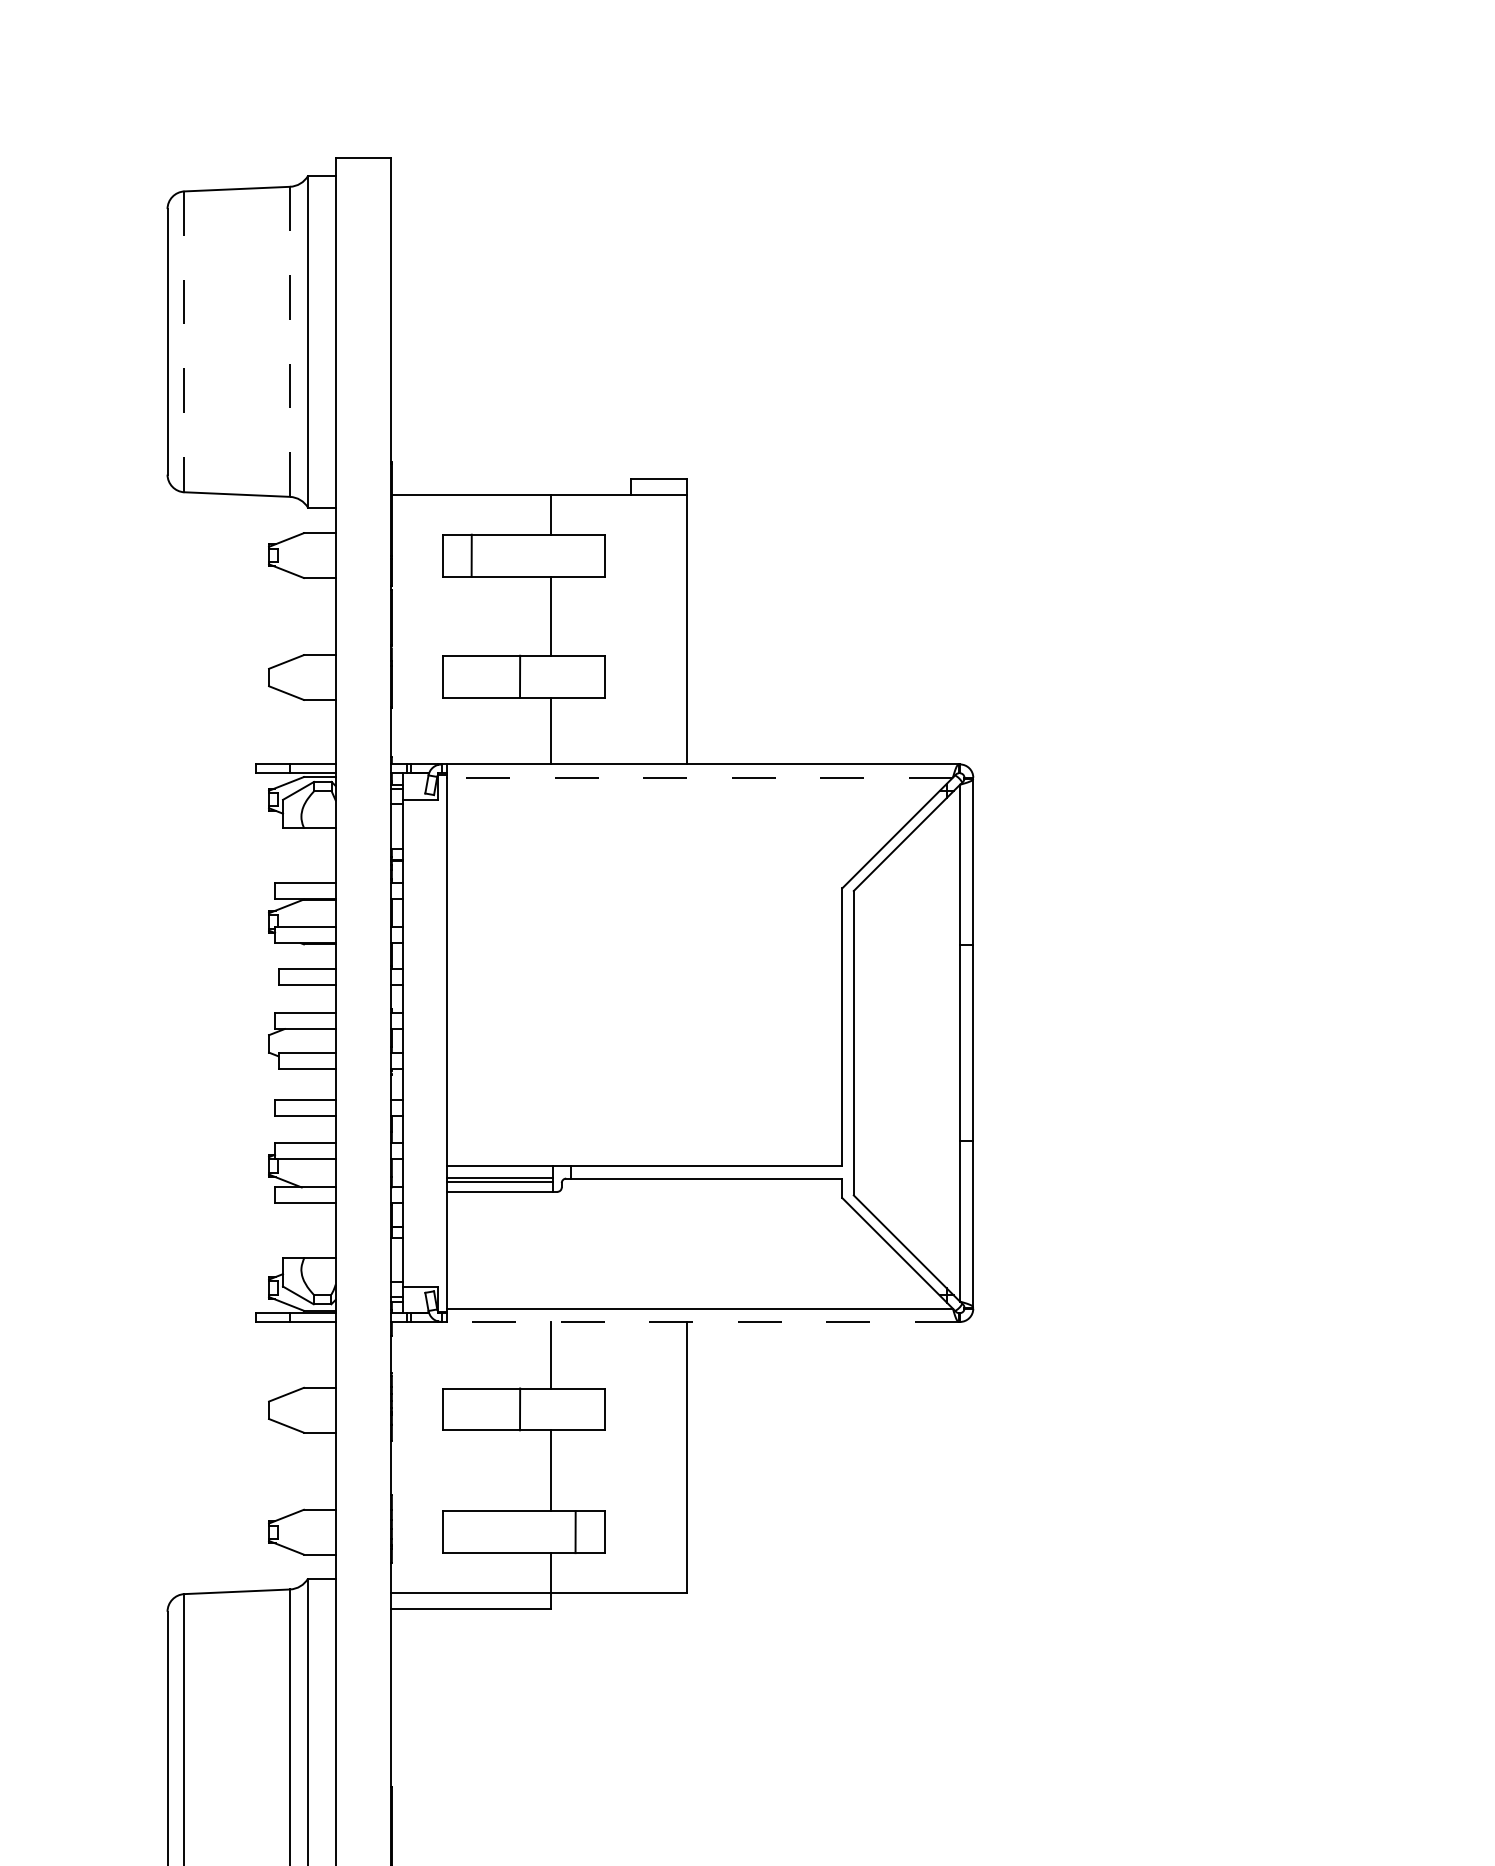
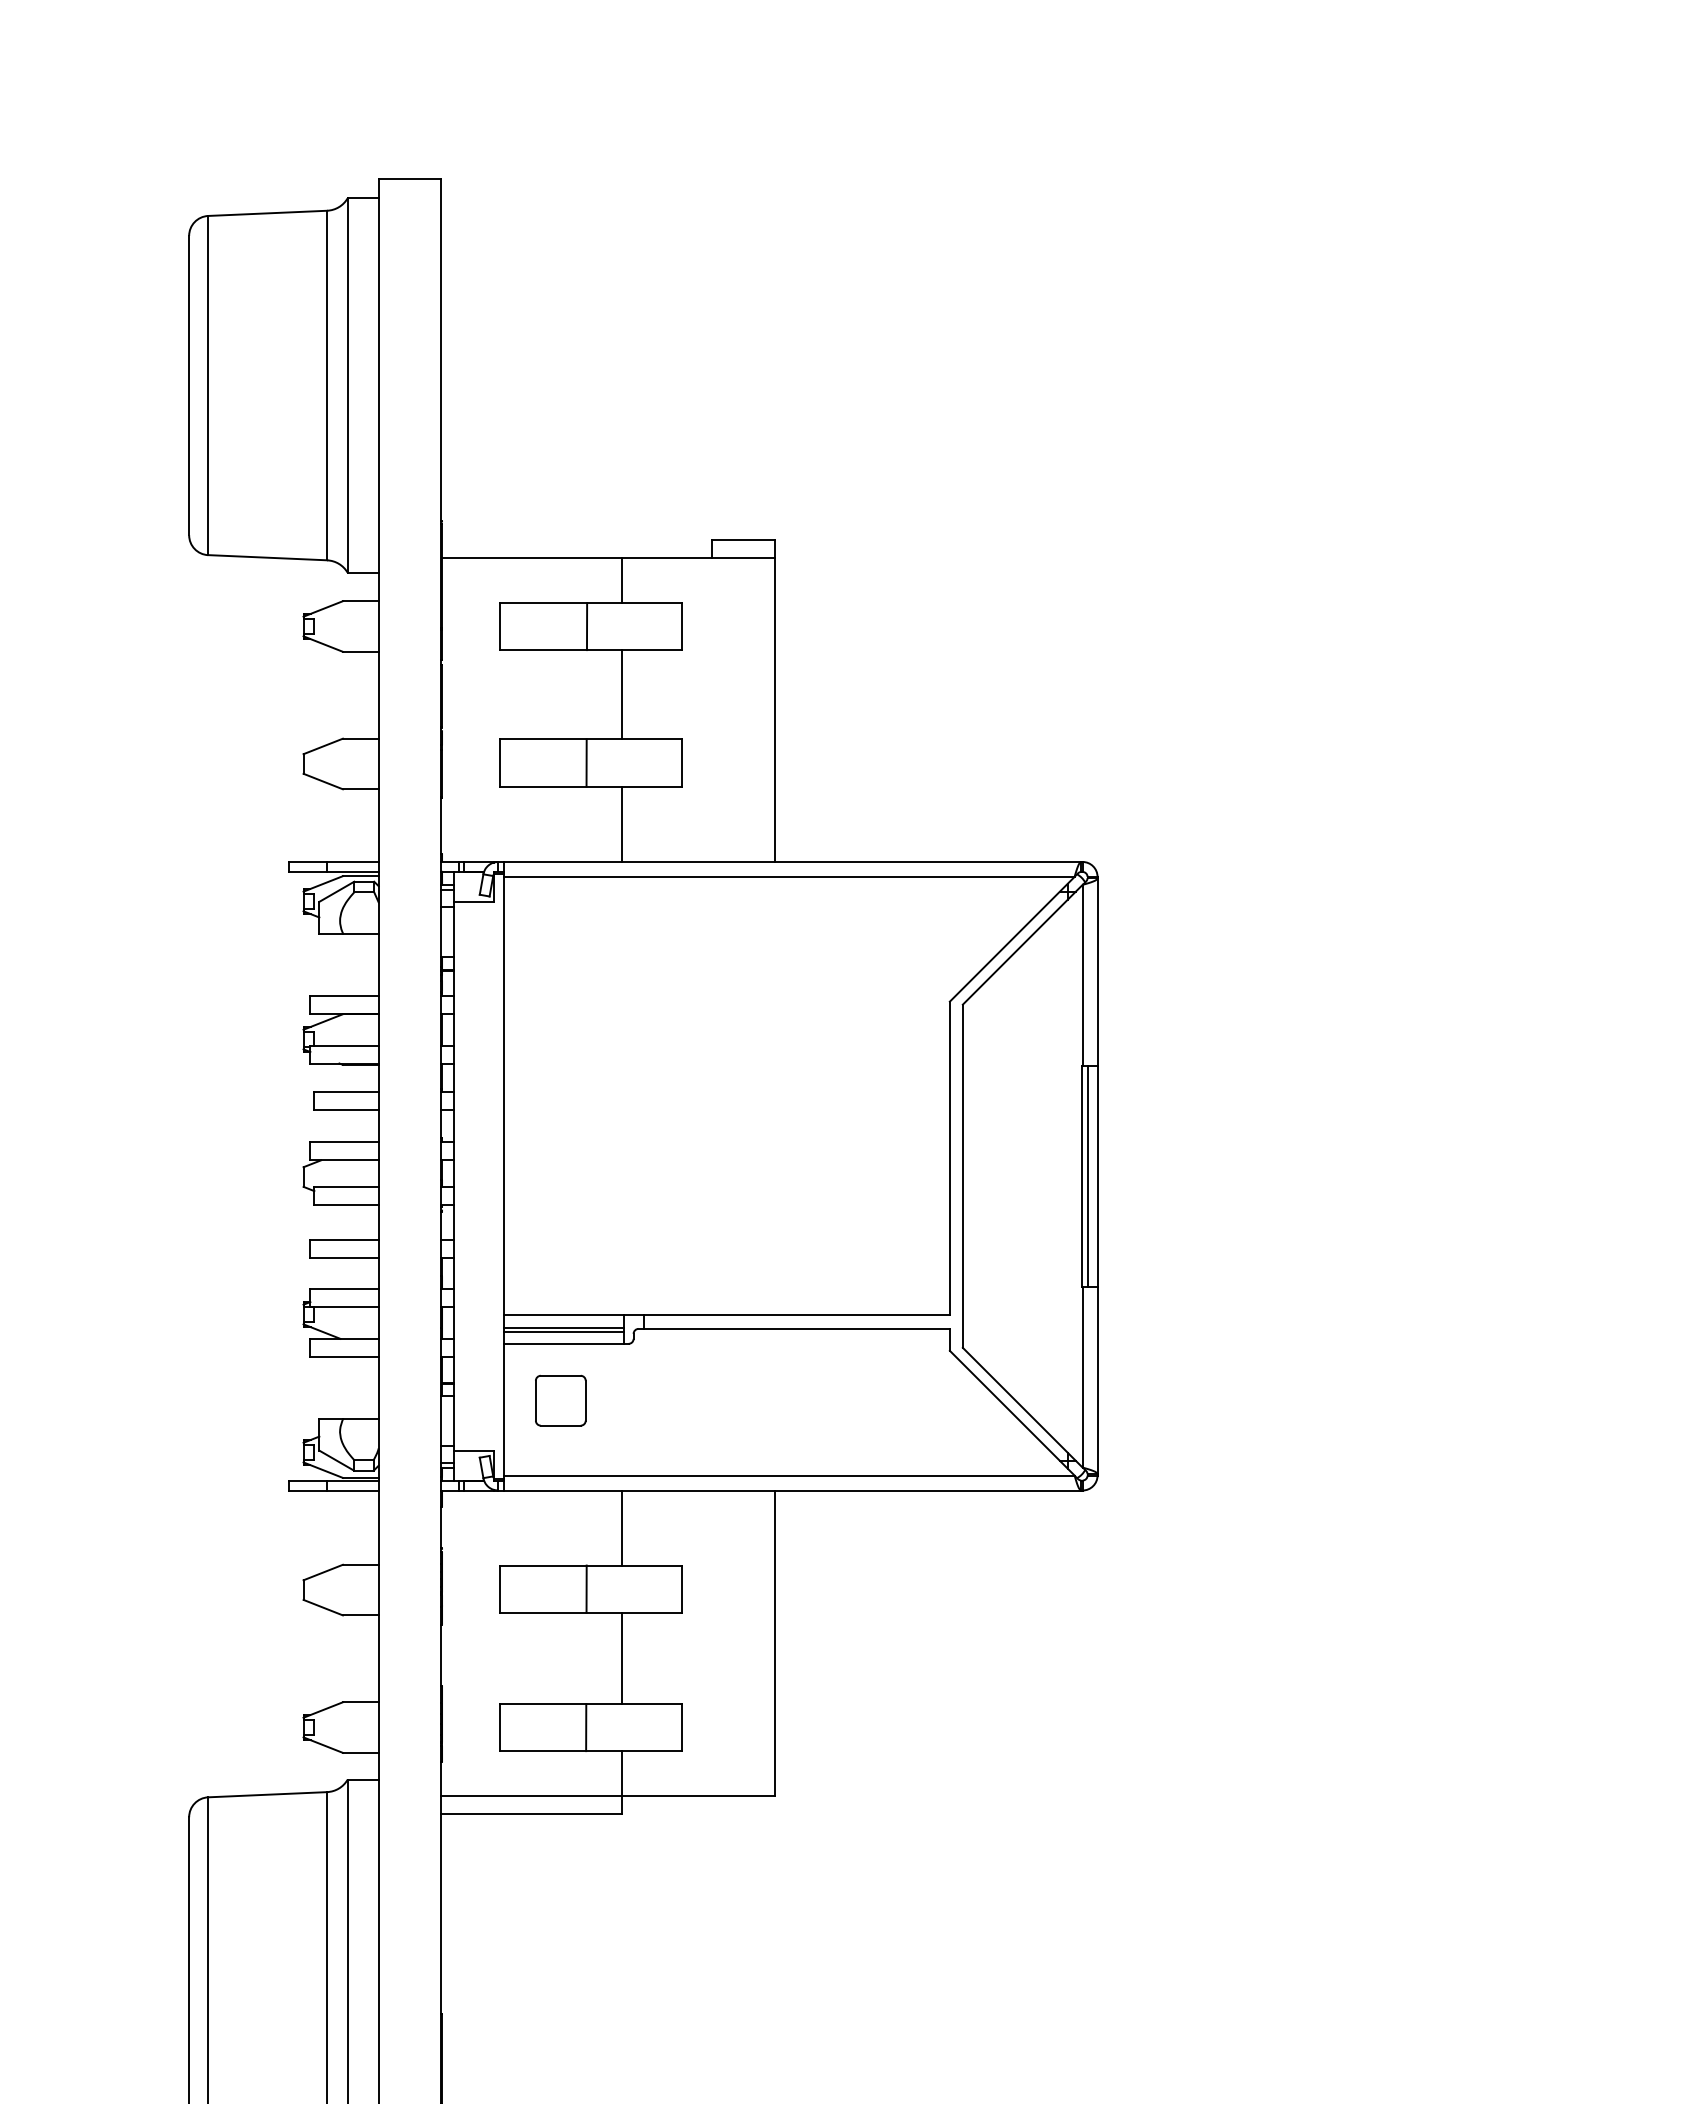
line: (184, 341) -> (208, 385), dashed -> solid
line: (290, 341) -> (327, 385), dashed -> solid
line: (471, 555) -> (586, 626), moved
line: (699, 777) -> (788, 876), dashed -> solid
line: (964, 1042) -> (1087, 1175), added
part: (496, 1242) -> (560, 1400), added
line: (702, 1321) -> (792, 1490), dashed -> solid
line: (575, 1532) -> (586, 1727), moved

